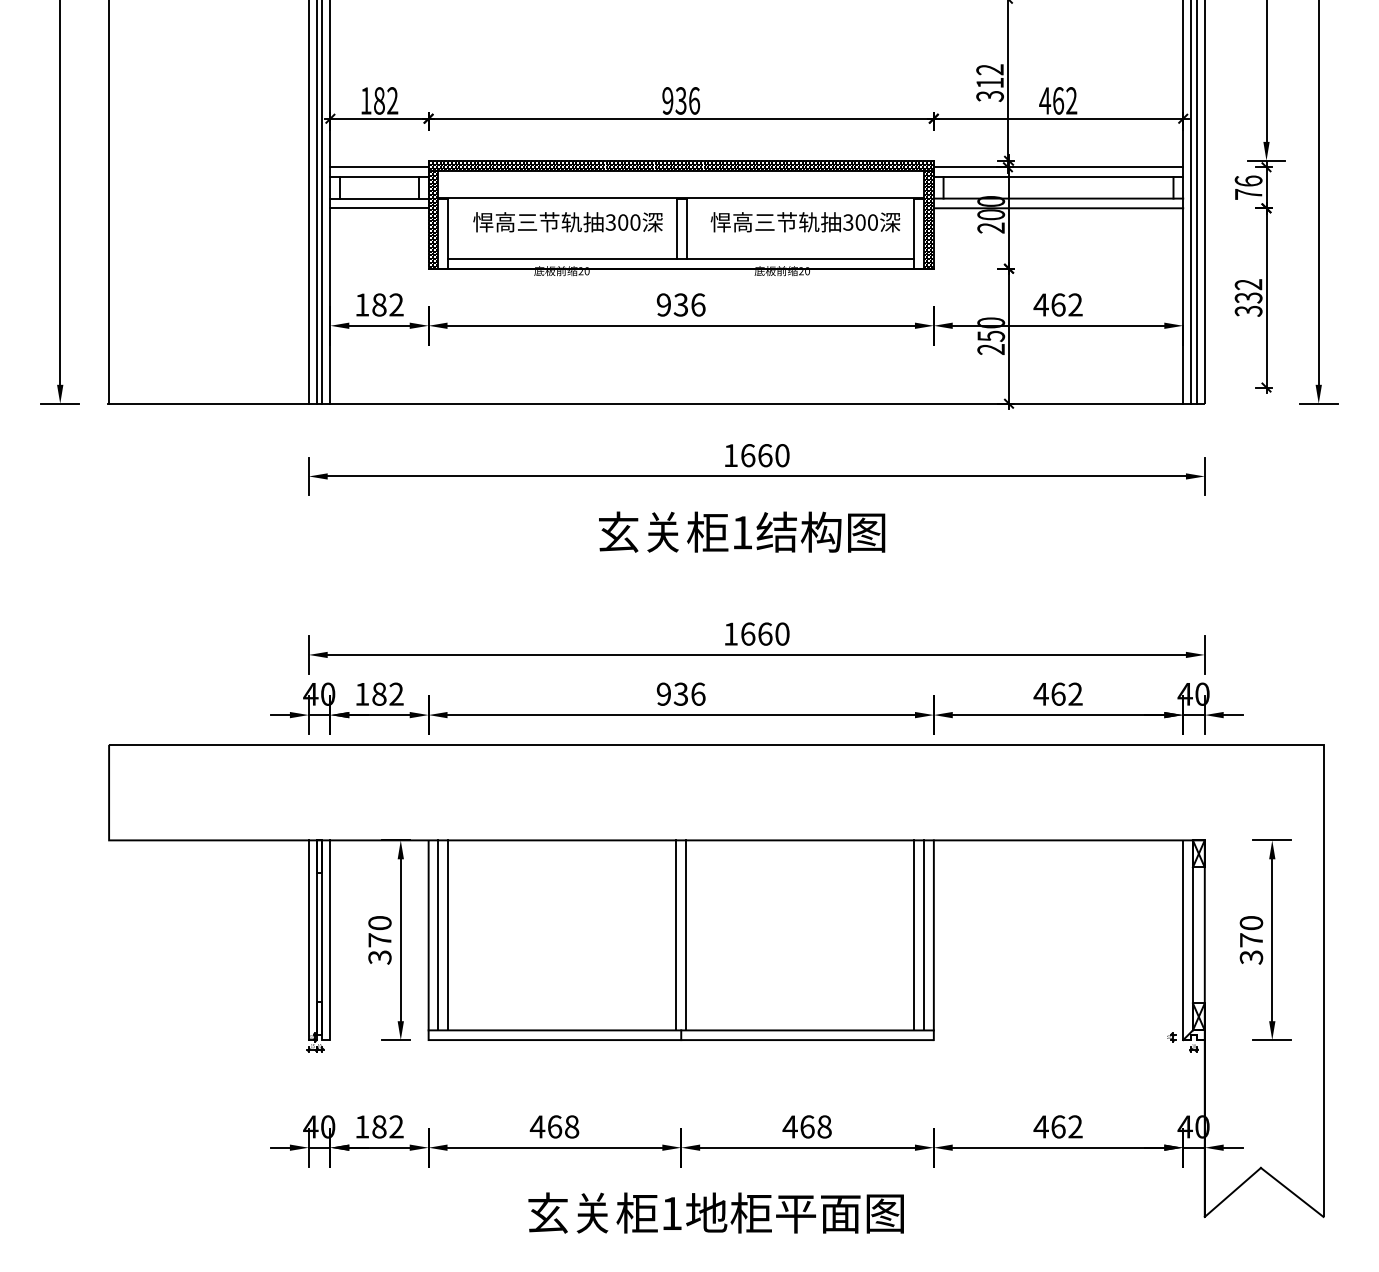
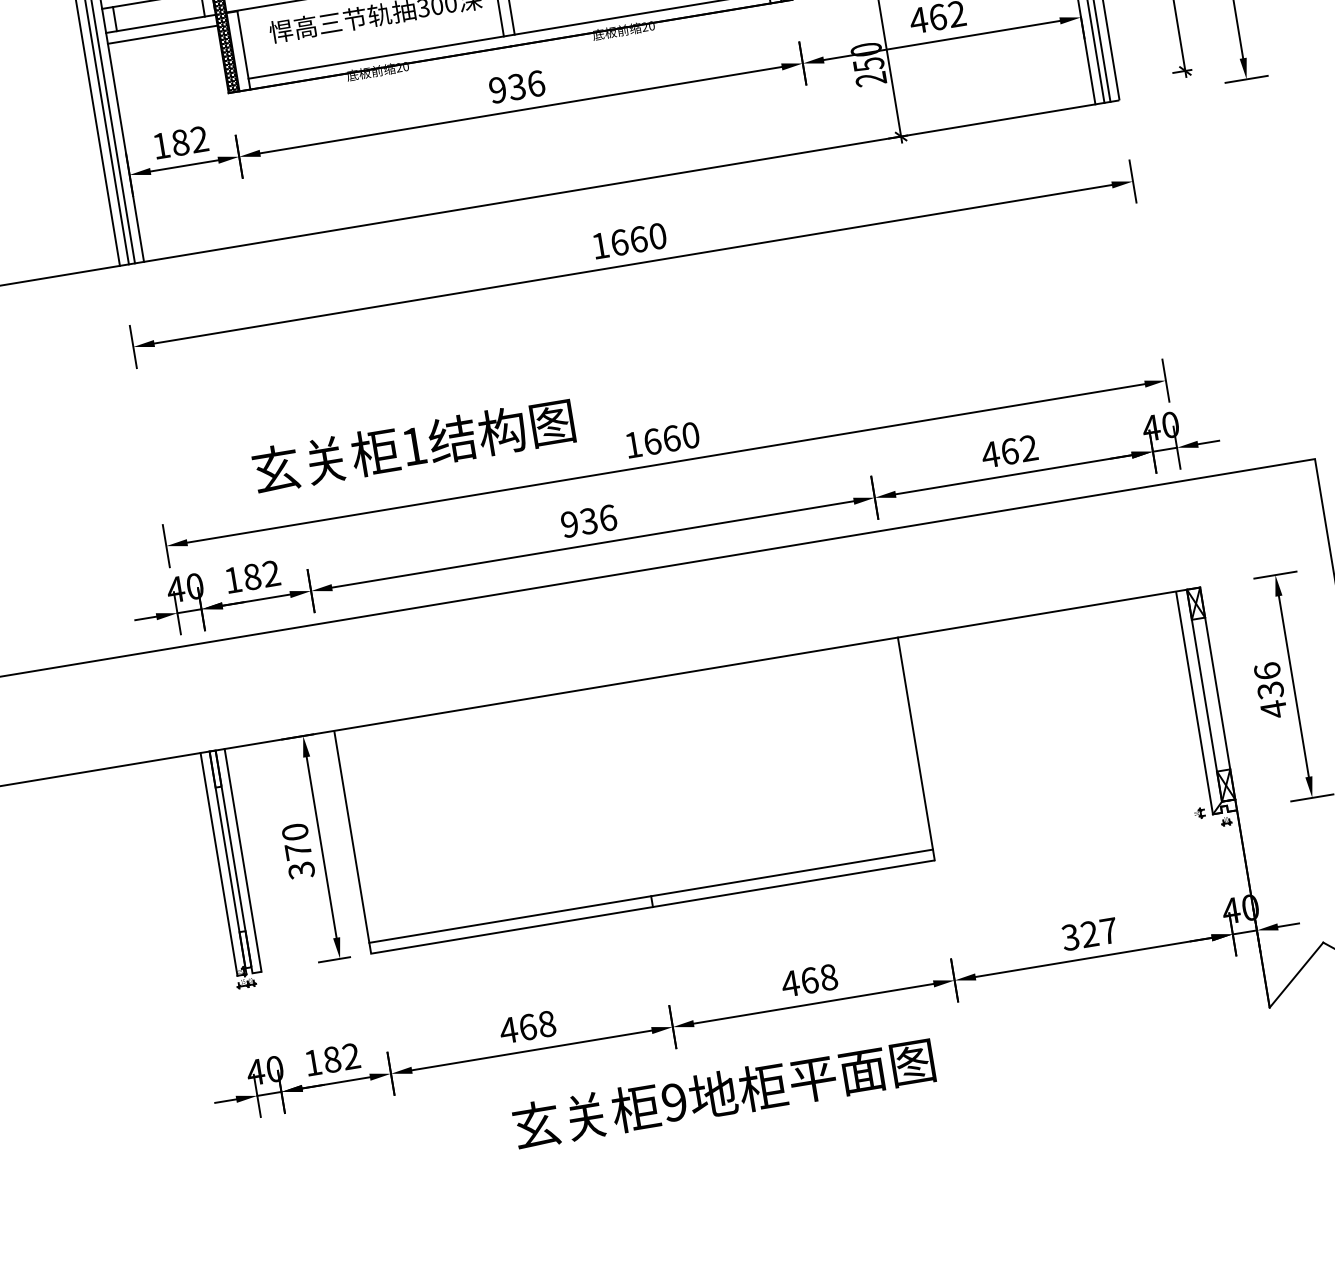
text: (742, 531) -> (414, 445), moved
line: (438, 935) -> (362, 835), removed
line: (448, 935) -> (373, 833), removed
line: (676, 935) -> (628, 791), removed
line: (686, 935) -> (639, 789), removed
line: (914, 935) -> (893, 747), removed
line: (924, 935) -> (905, 745), removed
text: (1251, 940) -> (1270, 690), 370 -> 436
text: (1057, 1126) -> (1088, 933), 462 -> 327
text: (671, 1213) -> (674, 1102), 1 -> 9

